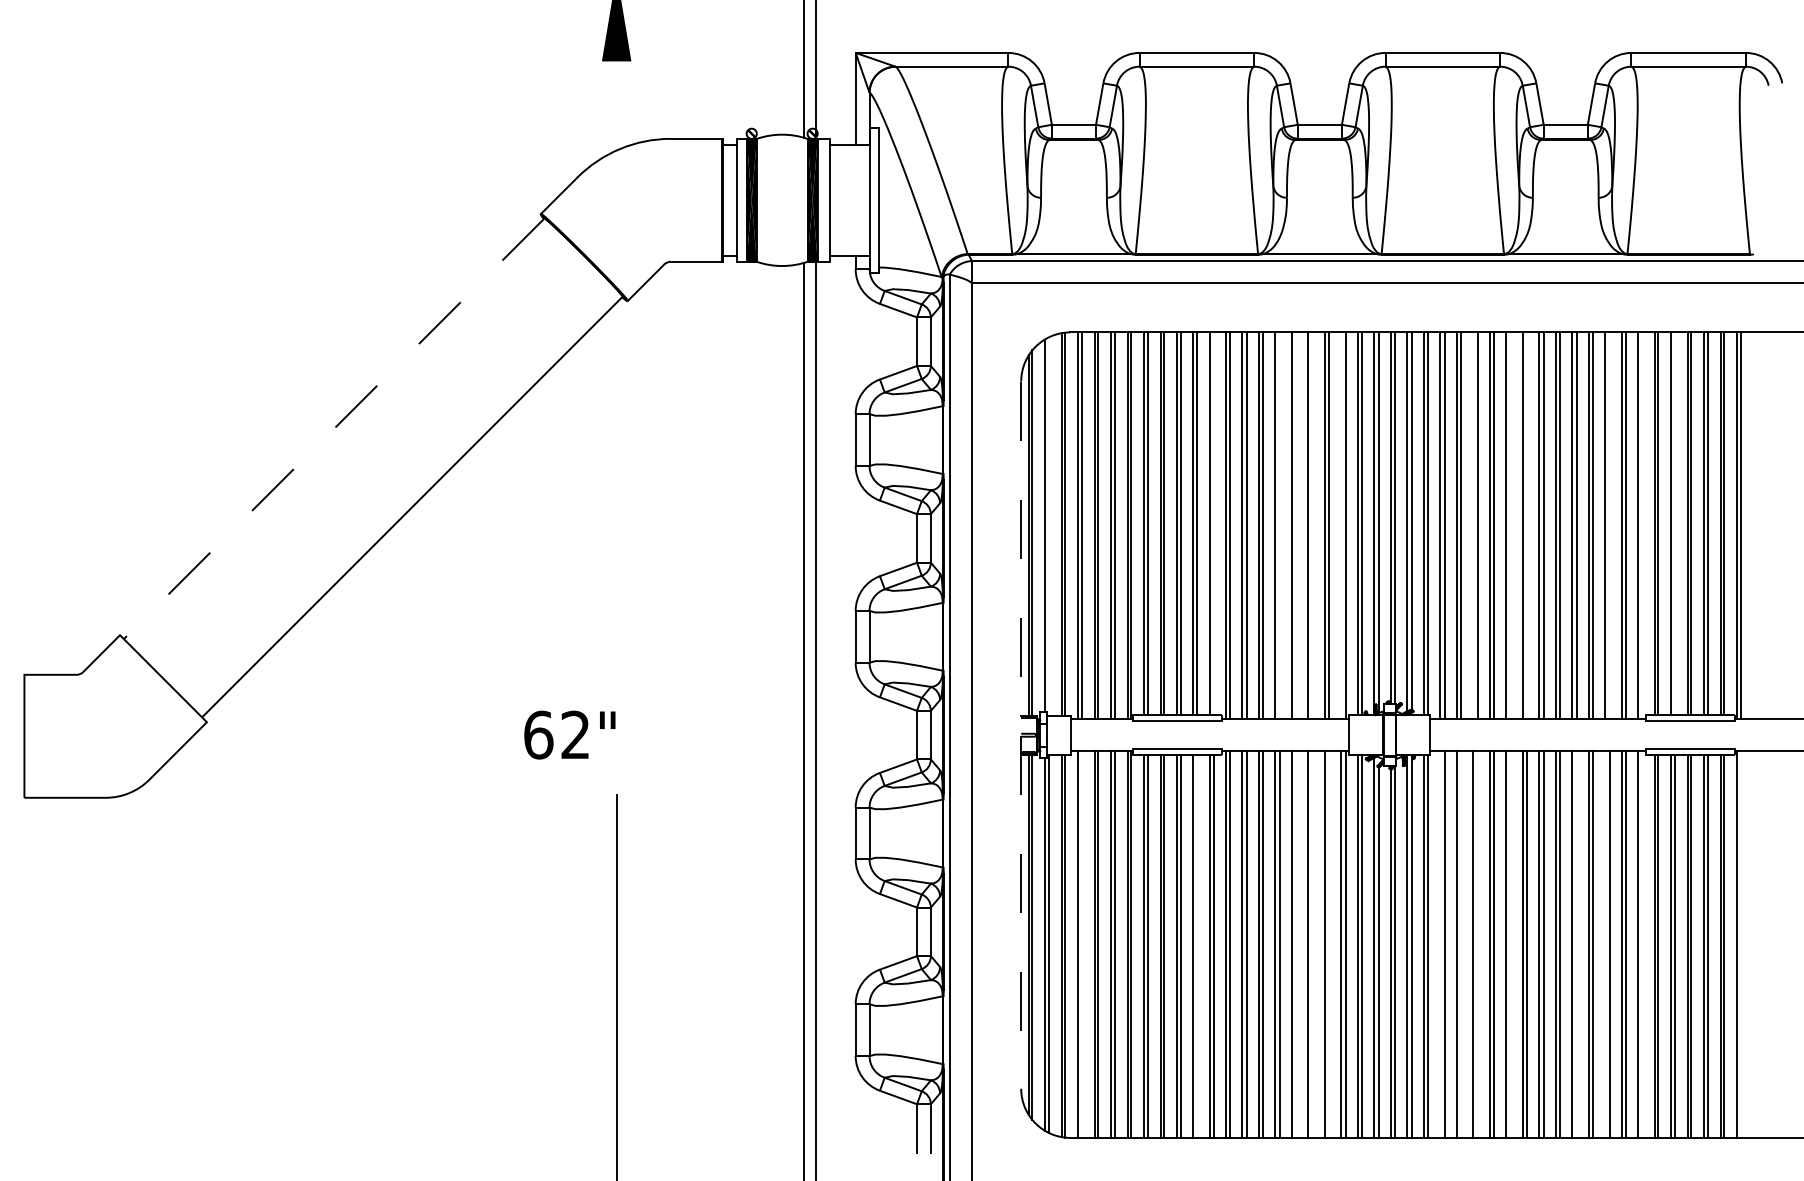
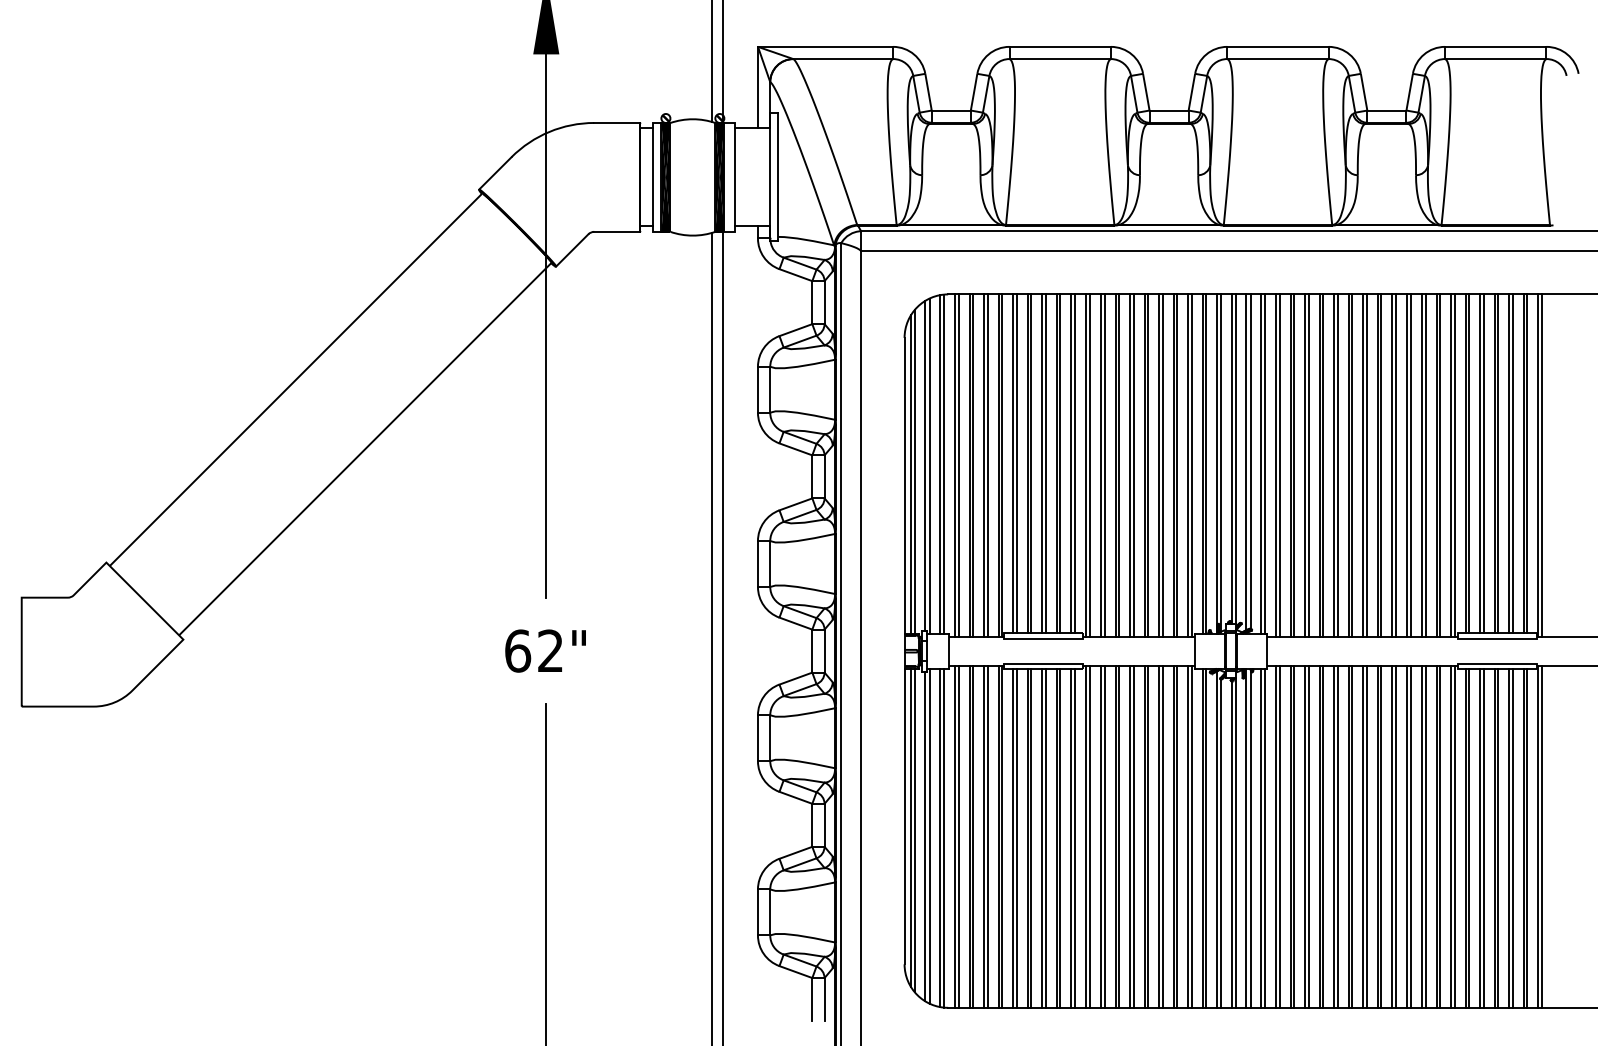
line: (616, 368) -> (546, 326), added
line: (333, 429) -> (295, 380), dashed -> solid
line: (1214, 523) -> (1075, 463), added
line: (1675, 523) -> (1484, 463), added
line: (1280, 525) -> (1134, 465), added
line: (1296, 525) -> (1148, 465), added
line: (1312, 525) -> (1162, 465), added
line: (1341, 525) -> (1188, 465), added
line: (1473, 525) -> (1305, 465), added
line: (1510, 525) -> (1337, 465), added
line: (1526, 525) -> (1352, 465), added
line: (1609, 525) -> (1425, 465), added
line: (1642, 525) -> (1454, 465), added
line: (1049, 526) -> (929, 466), added
text: (569, 734) -> (545, 650), moved
line: (1021, 735) -> (904, 651), dashed -> solid
line: (1082, 944) -> (958, 836), added
line: (1296, 944) -> (1148, 836), added
line: (1312, 944) -> (1162, 836), added
line: (1329, 944) -> (1177, 836), added
line: (1440, 944) -> (1275, 836), added
line: (1460, 944) -> (1293, 836), added
line: (1477, 944) -> (1308, 836), added
line: (1510, 944) -> (1337, 836), added
line: (1576, 944) -> (1396, 836), added
line: (1604, 944) -> (1421, 836), added
line: (1642, 944) -> (1454, 836), added
line: (1741, 944) -> (1542, 836), added
line: (1197, 946) -> (1060, 838), added

